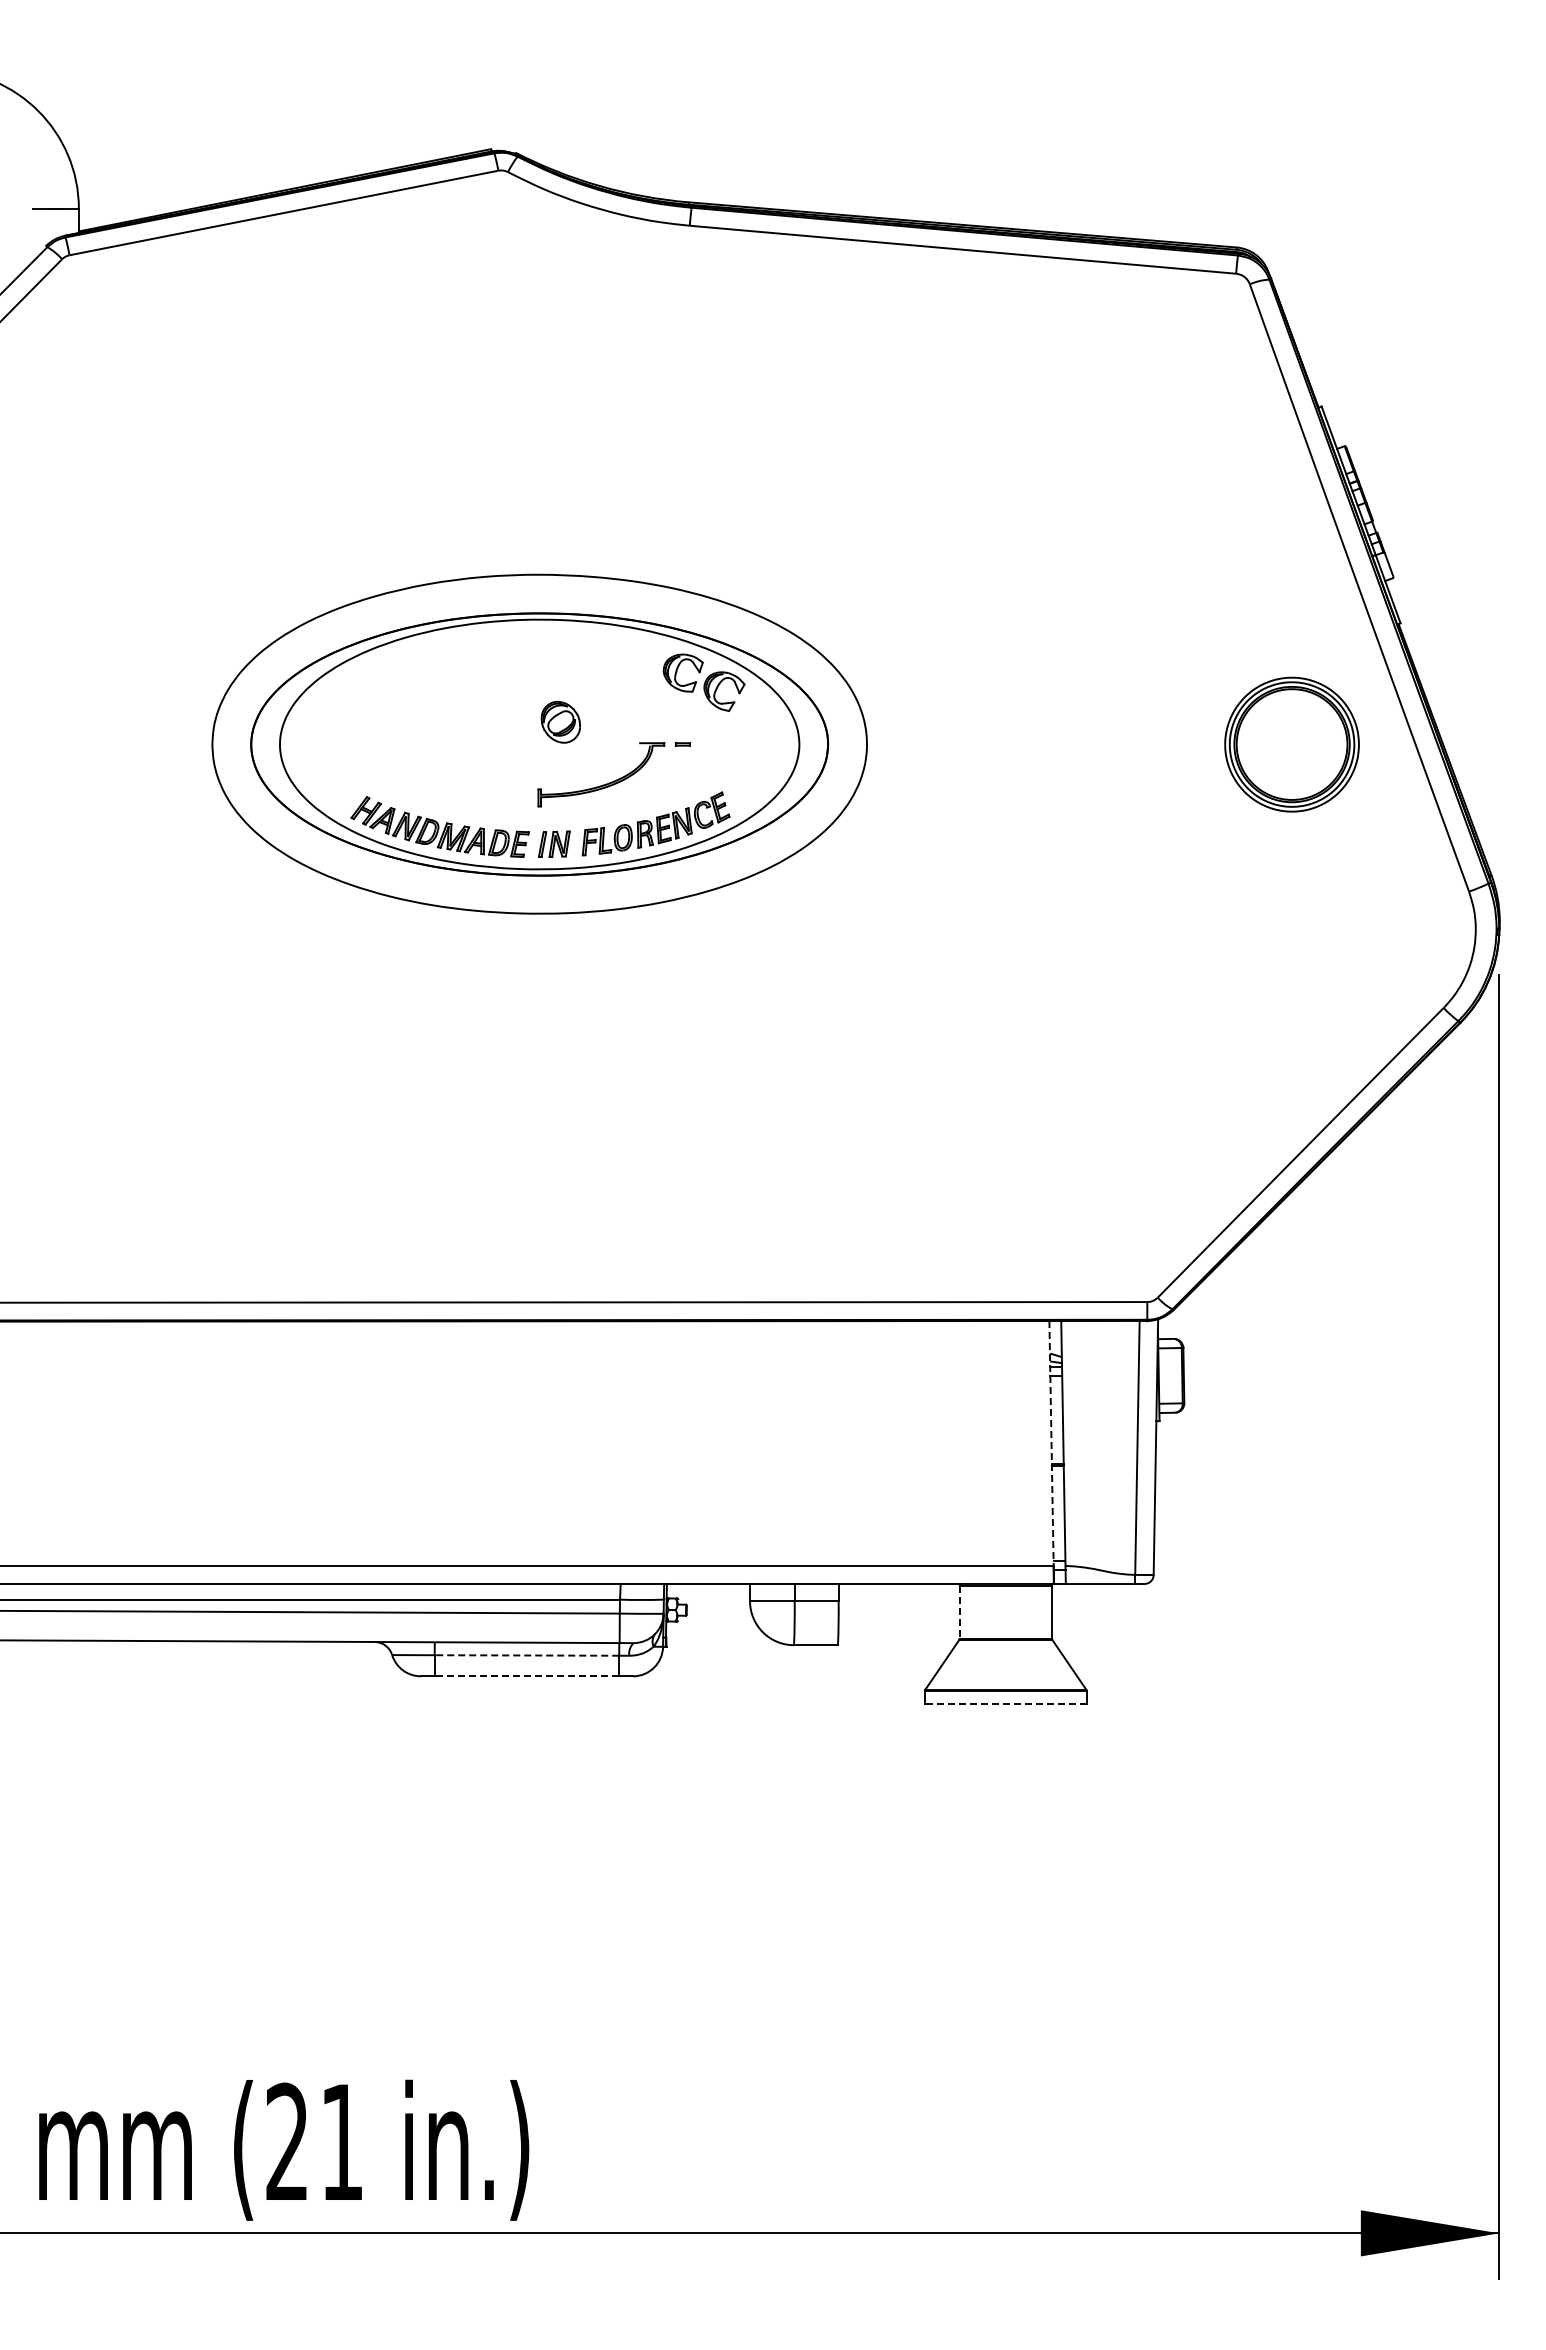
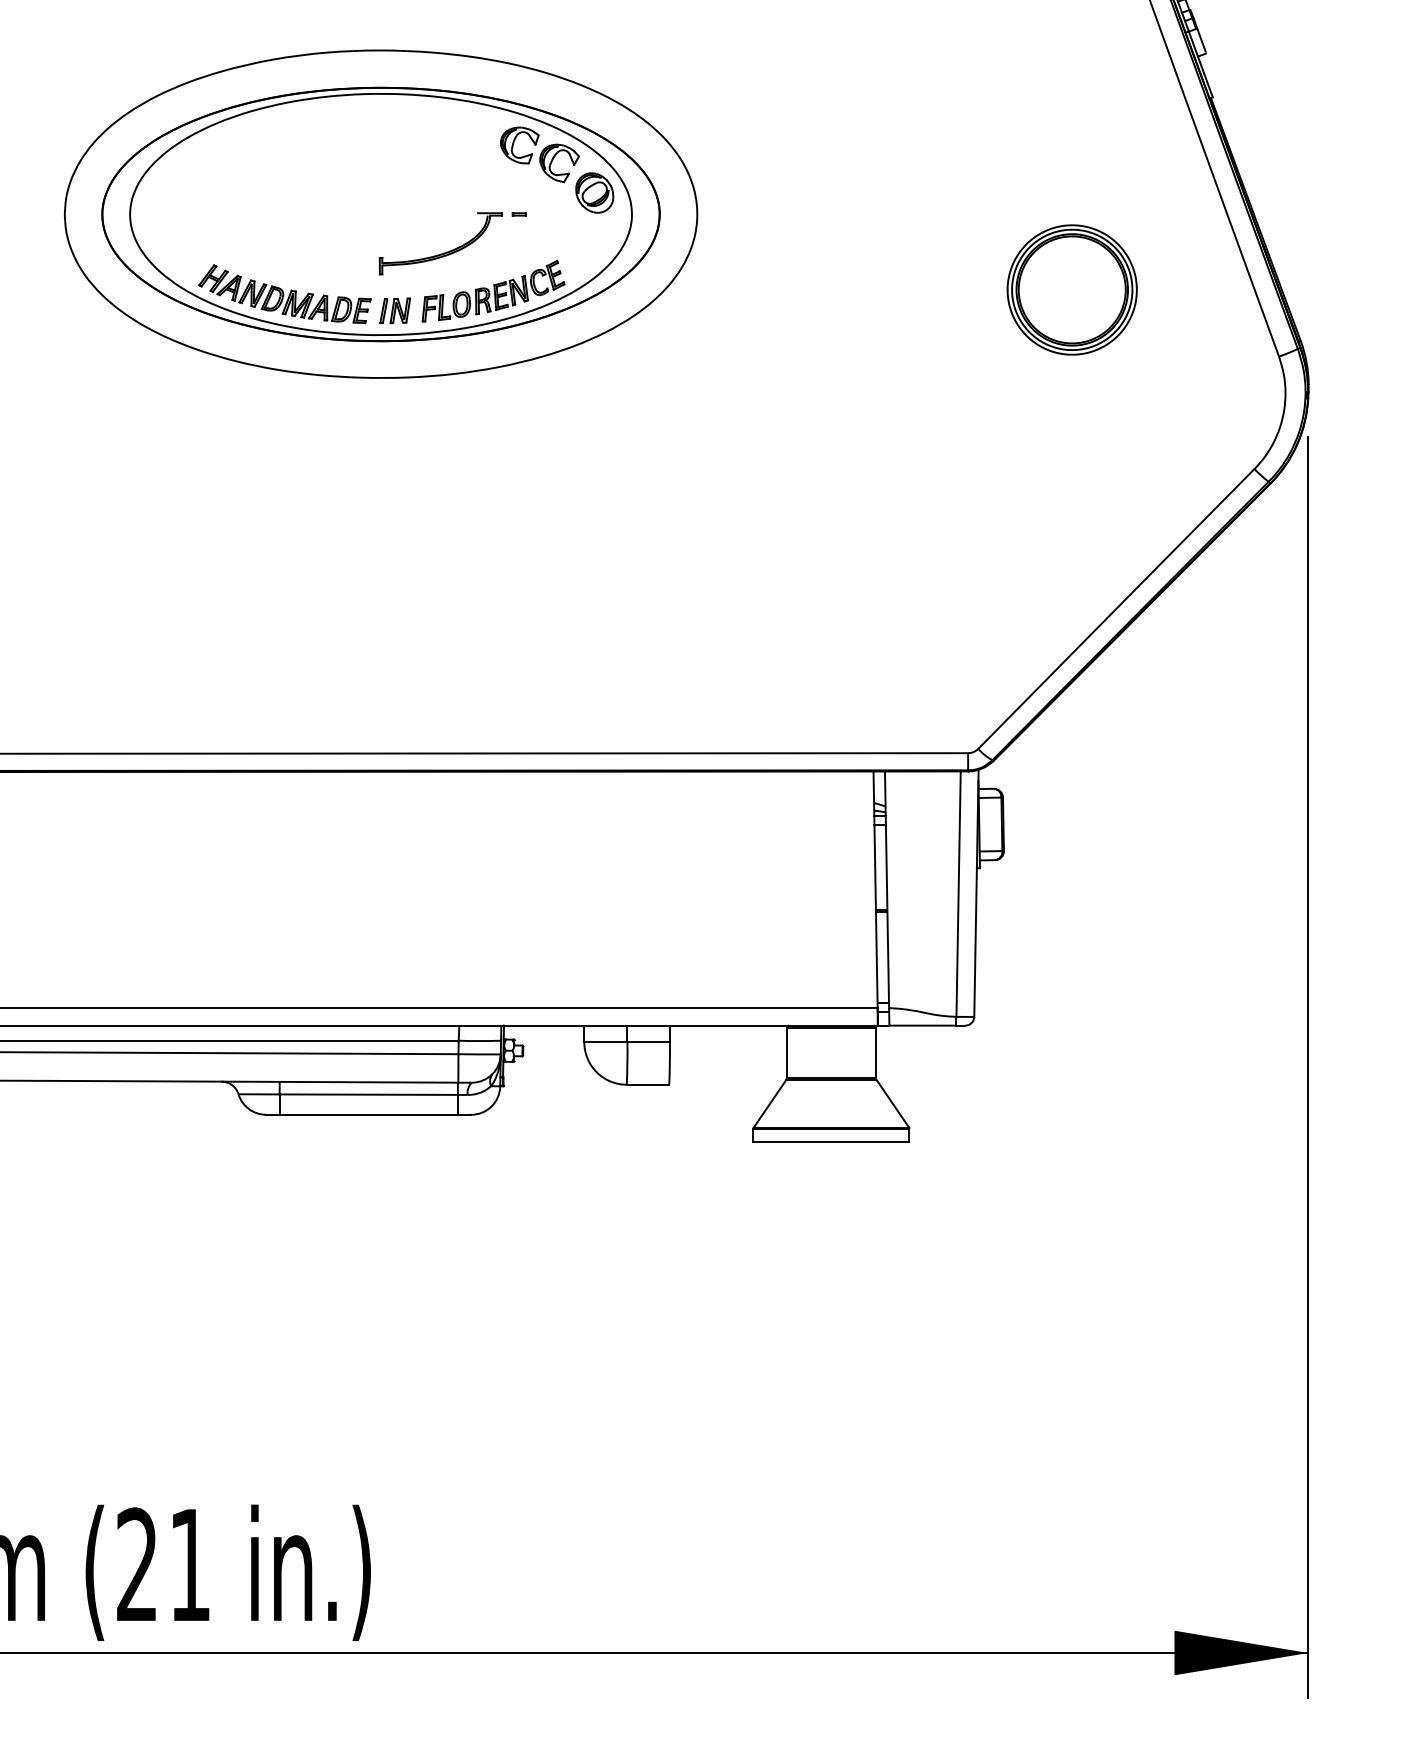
part: (560, 721) -> (594, 192), moved
part: (1291, 744) -> (1071, 289), moved
line: (1051, 1443) -> (875, 889), dashed -> solid
line: (959, 1613) -> (786, 1054), dashed -> solid
line: (526, 1655) -> (368, 1094), dashed -> solid
line: (526, 1676) -> (368, 1114), dashed -> solid
line: (1005, 1704) -> (831, 1142), dashed -> solid

